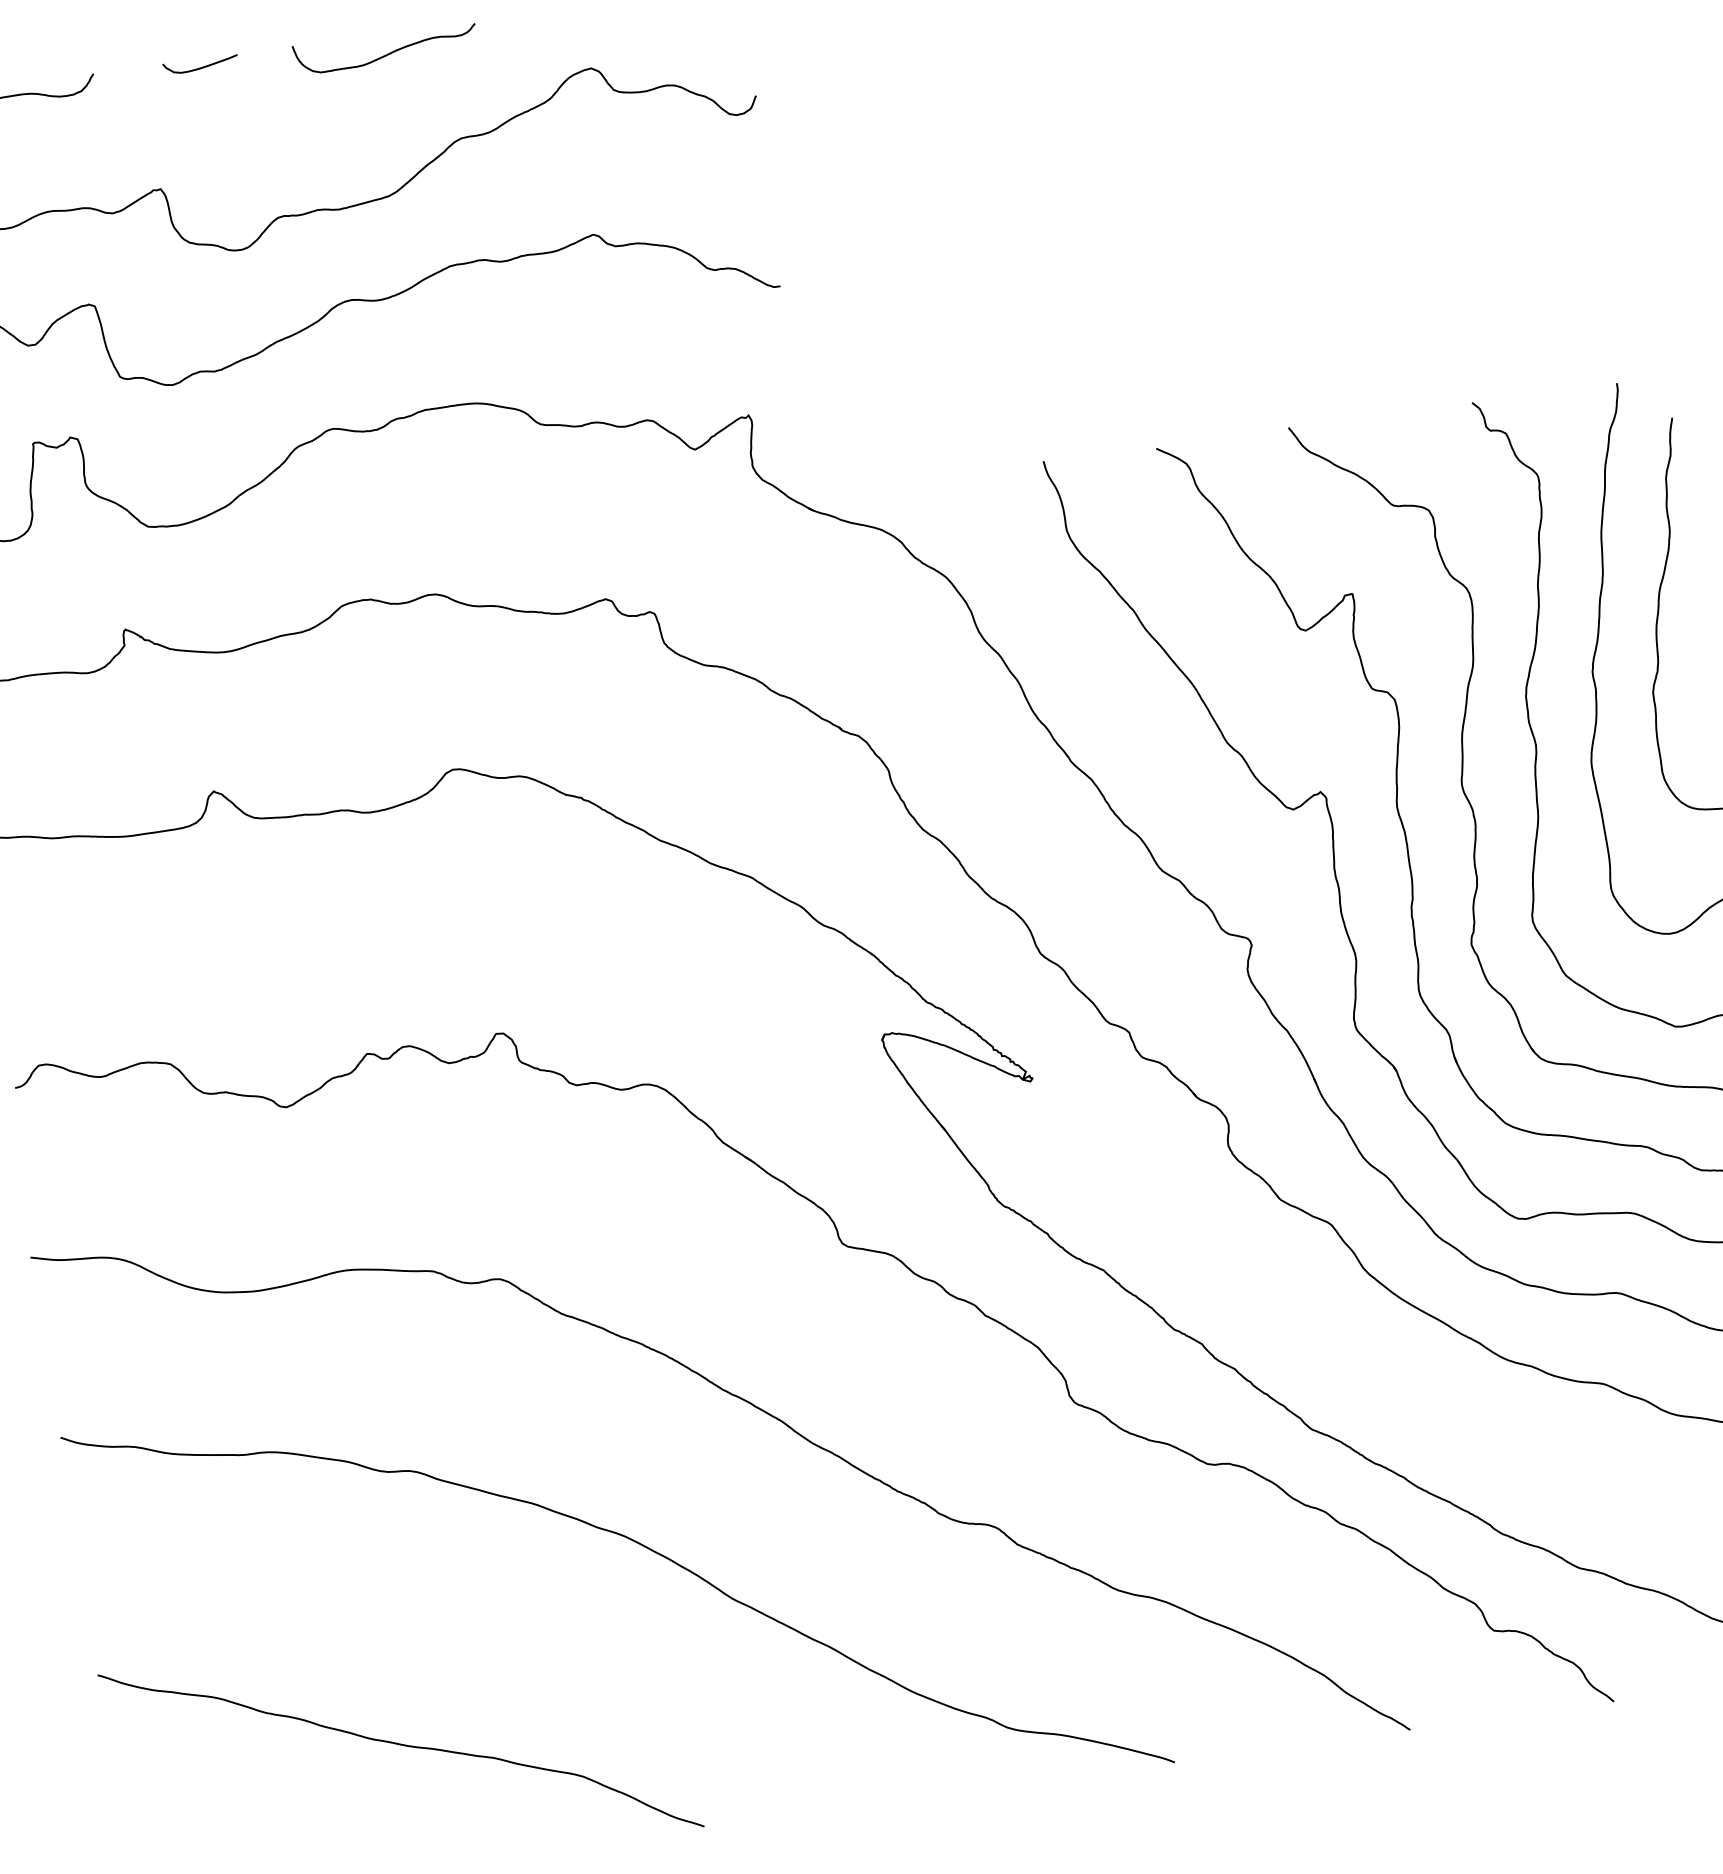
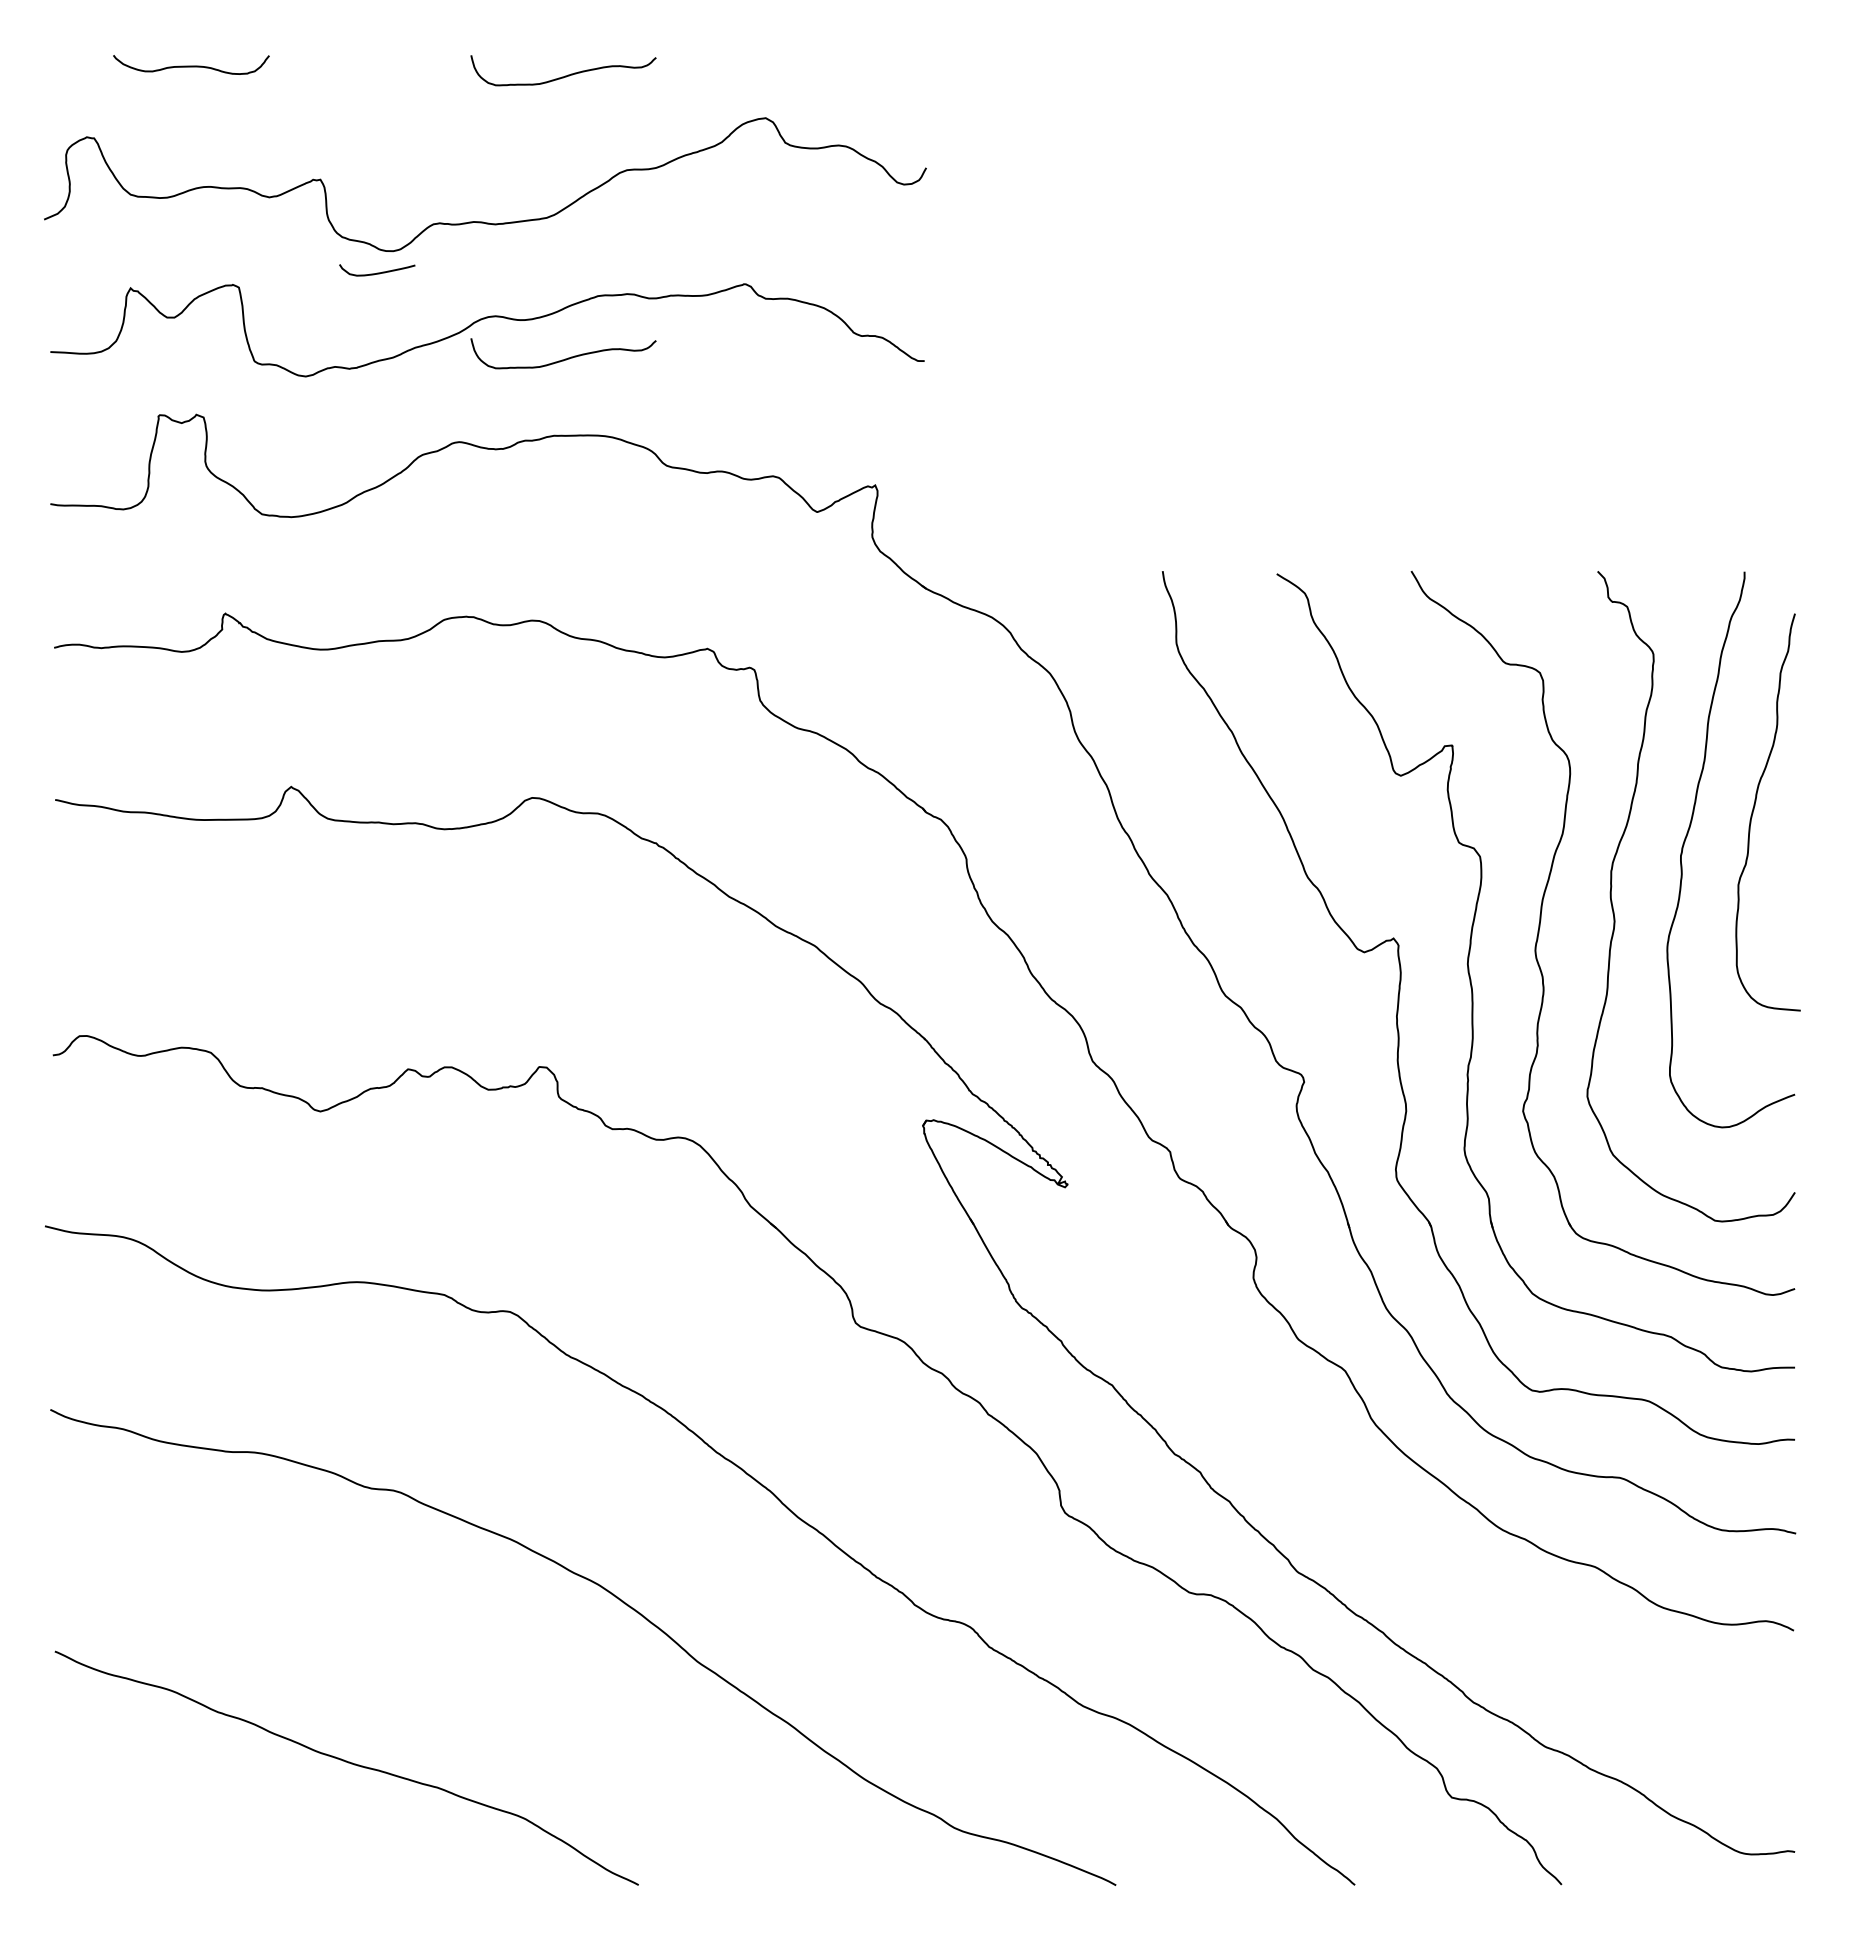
curve: (201, 66) -> (377, 272), moved
curve: (426, 332) -> (565, 358), added

